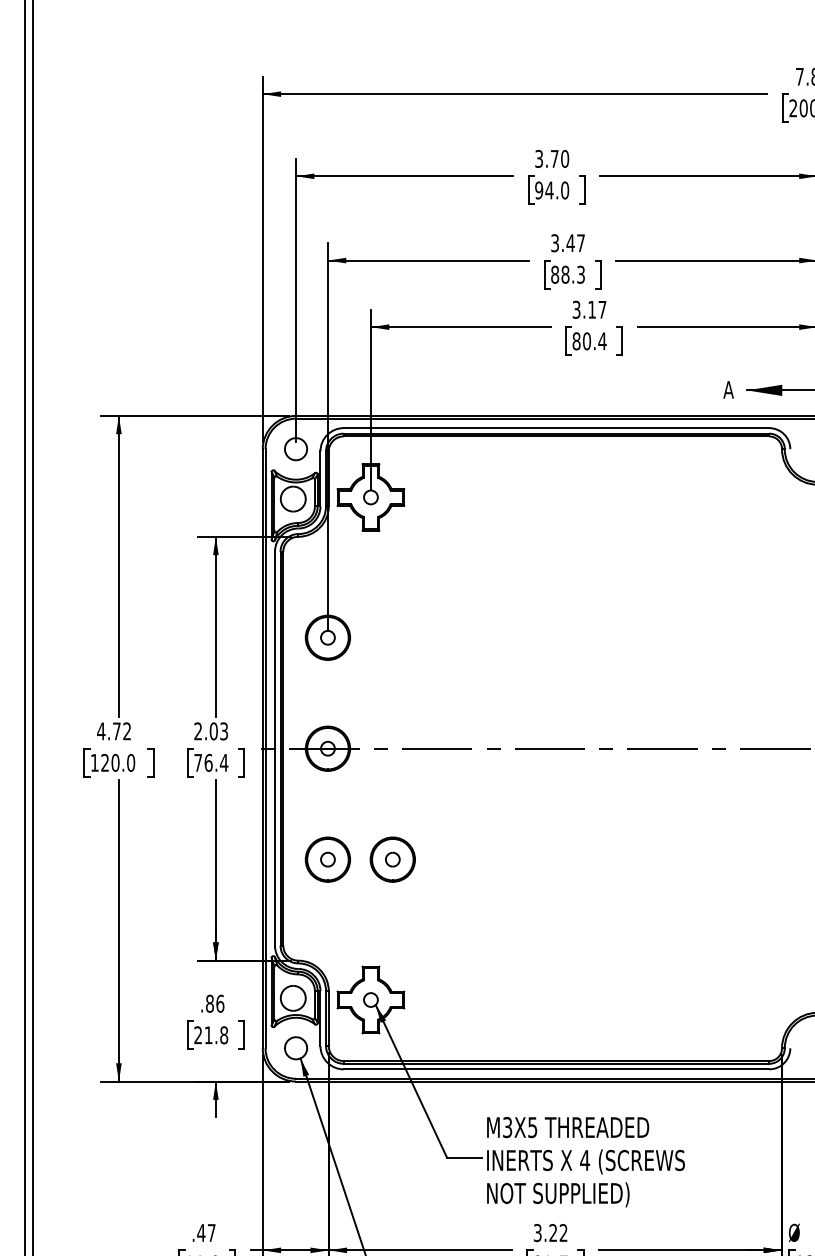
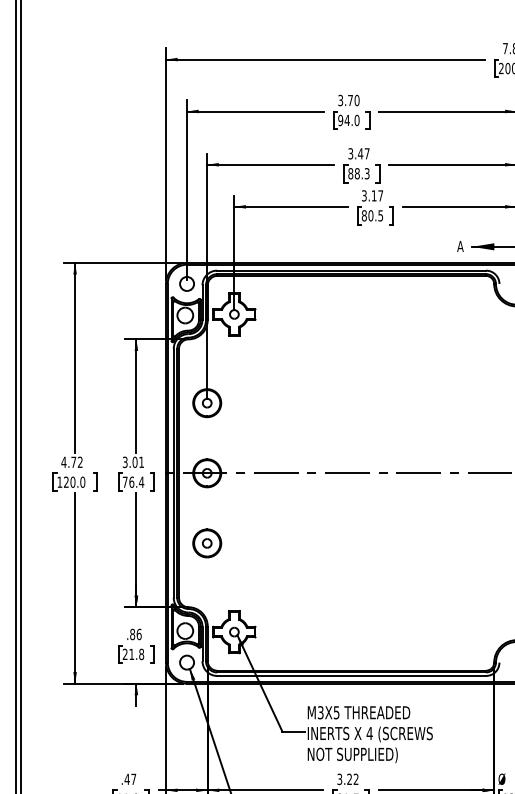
text: (602, 340) -> (380, 215), 80.4 -> 80.5
text: (209, 731) -> (132, 462), 2.03 -> 3.01
part: (393, 859) -> (248, 543), removed

